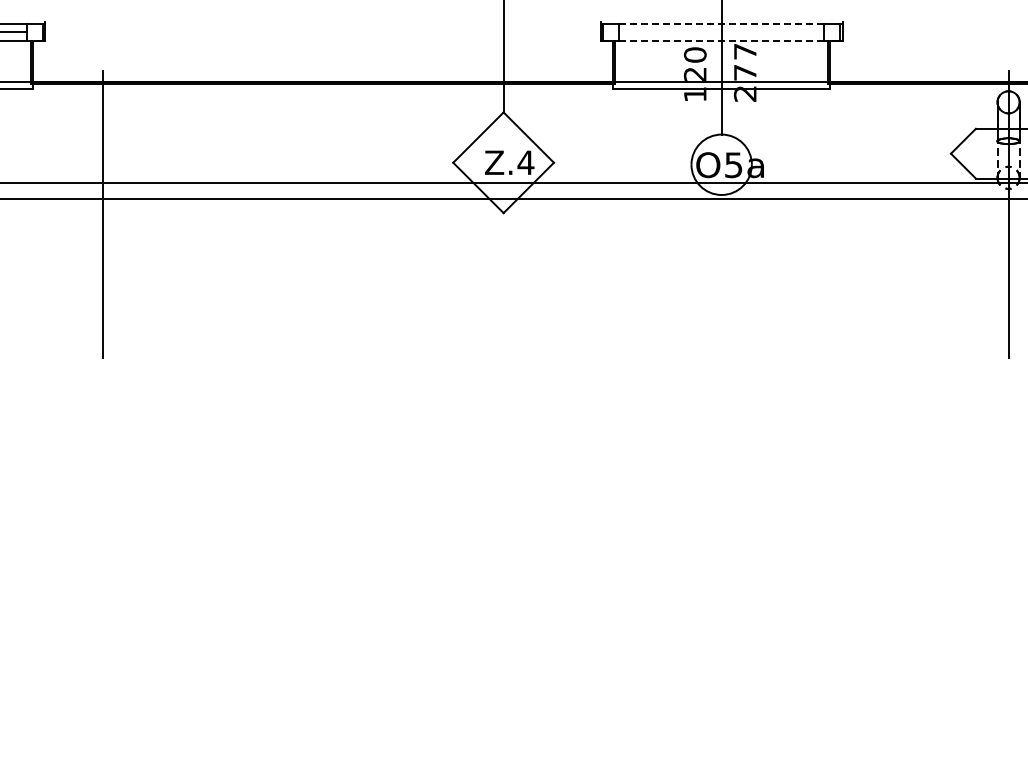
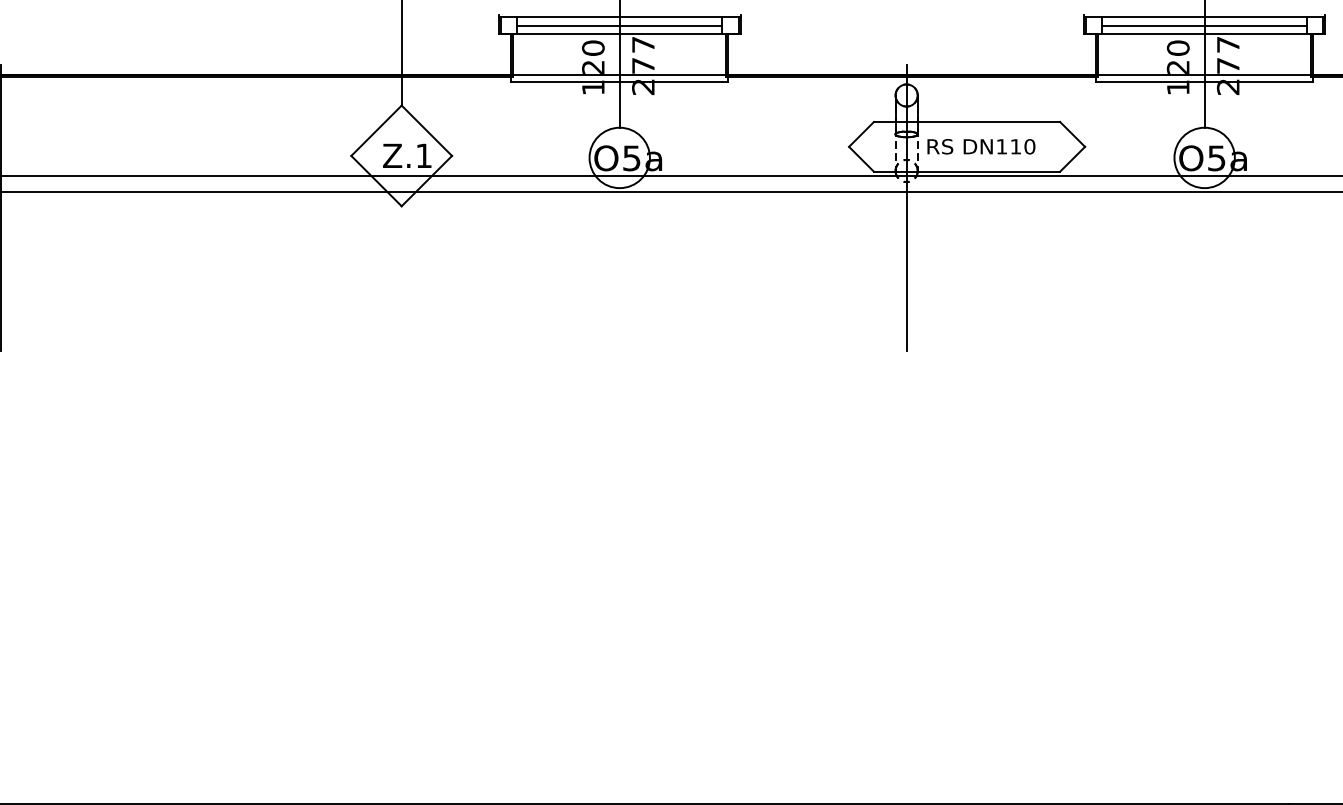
line: (721, 24) -> (619, 17), dashed -> solid
line: (721, 32) -> (619, 25), added
line: (721, 41) -> (619, 34), dashed -> solid
text: (525, 162) -> (423, 155), Z.4 -> Z.1

